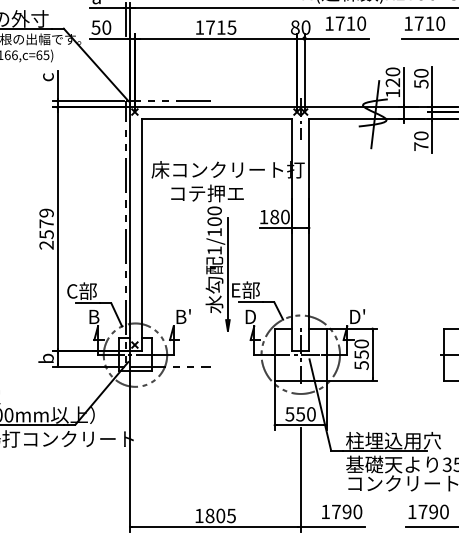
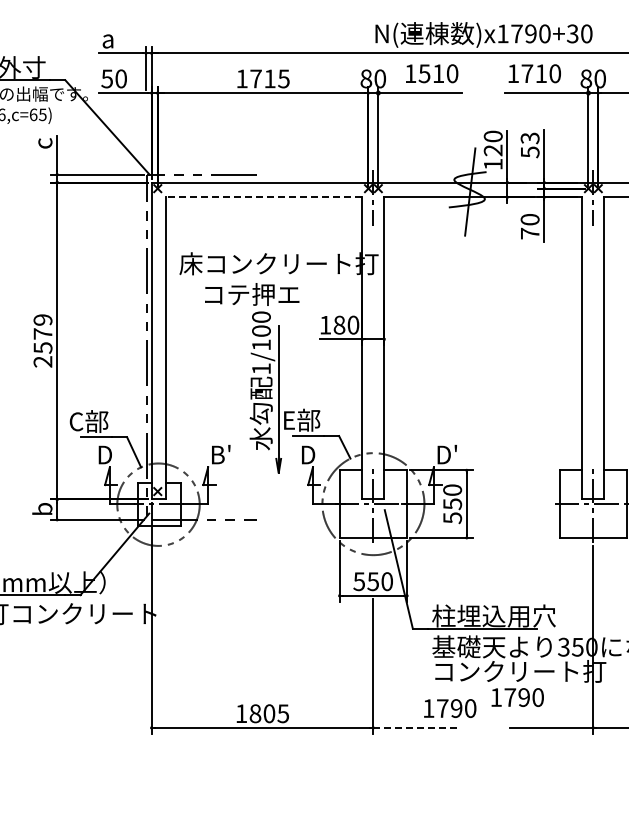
text: (340, 23) -> (424, 73), 1710 -> 1510
text: (420, 73) -> (529, 138), 50 -> 53
line: (216, 118) -> (263, 197), solid -> dashed
text: (95, 317) -> (106, 455), B -> D
text: (342, 511) -> (450, 708), moved
text: (428, 511) -> (517, 697), moved
line: (333, 526) -> (415, 727), solid -> dashed

